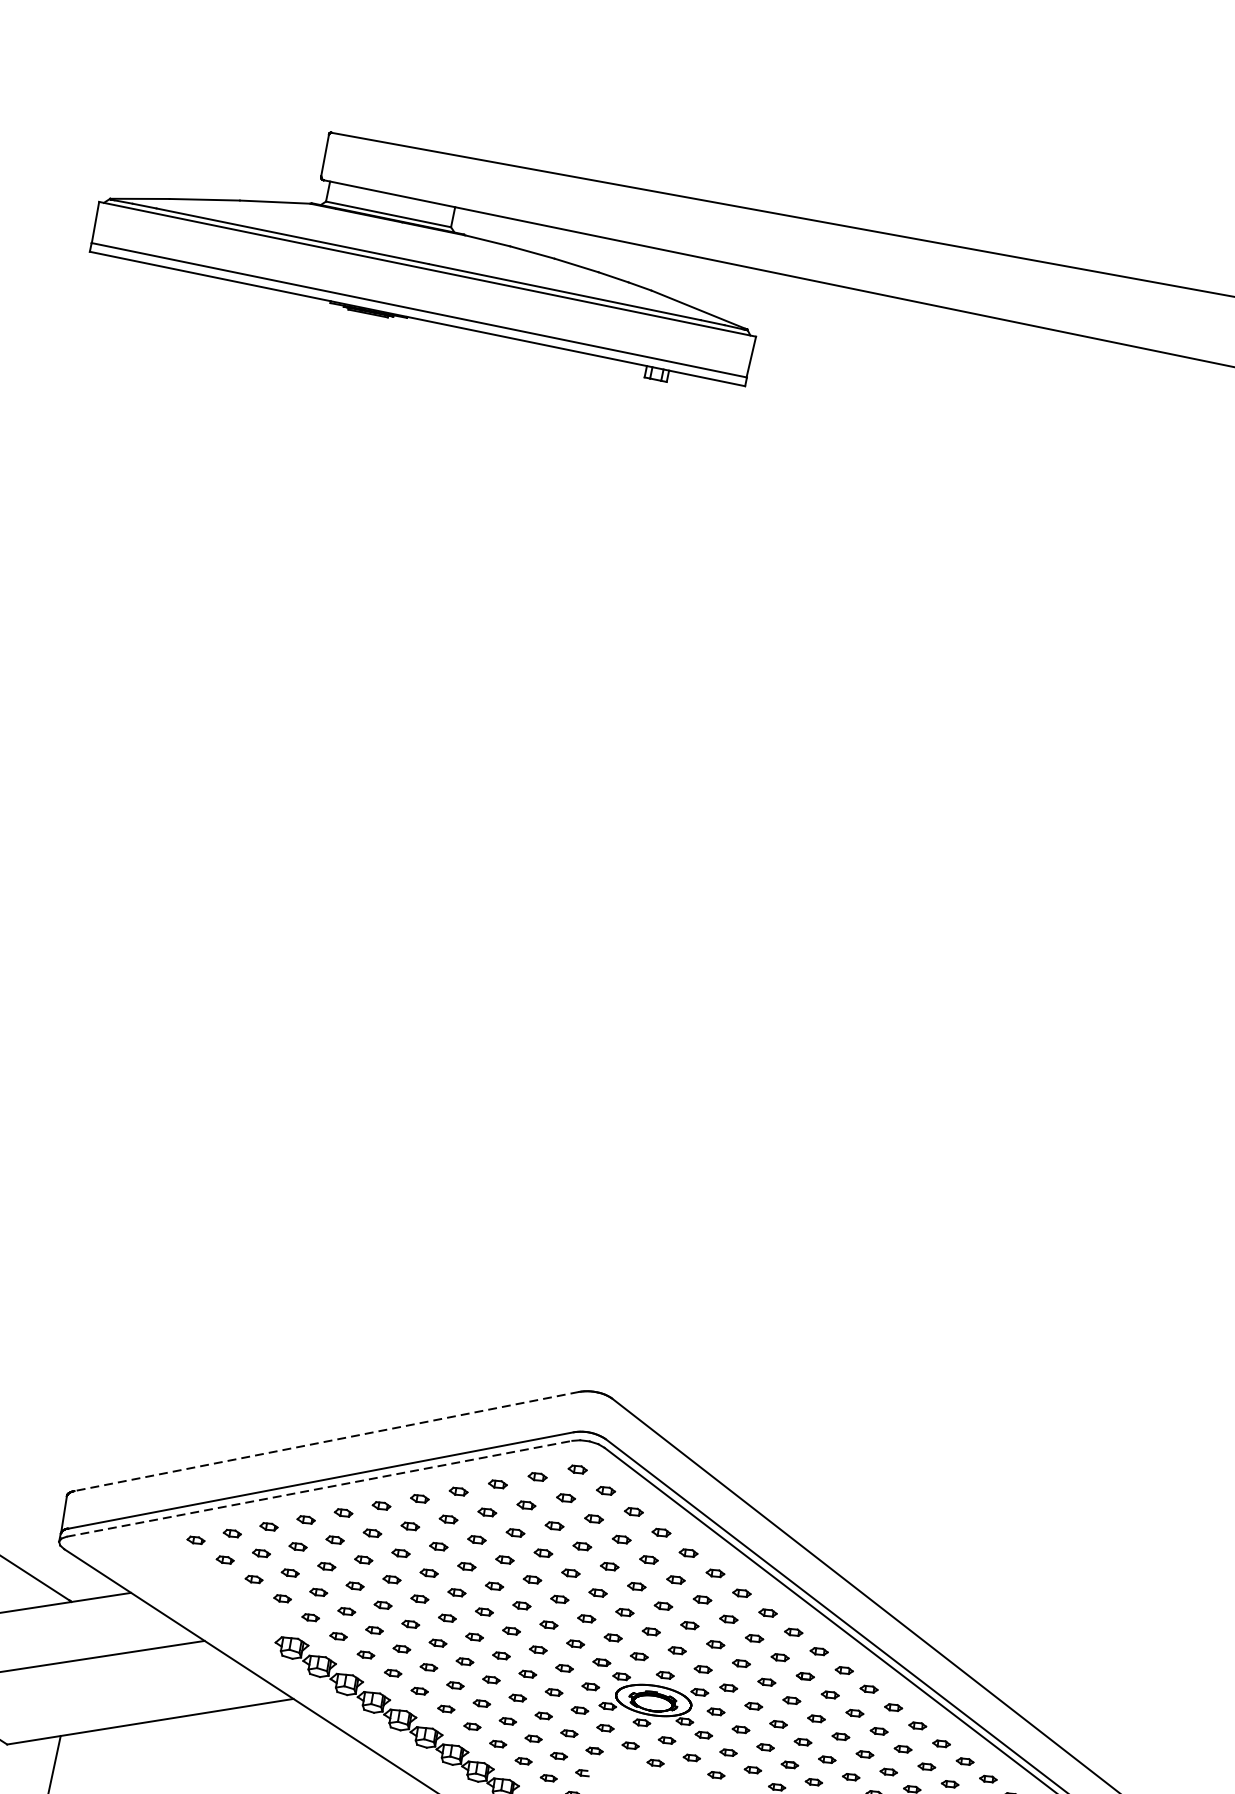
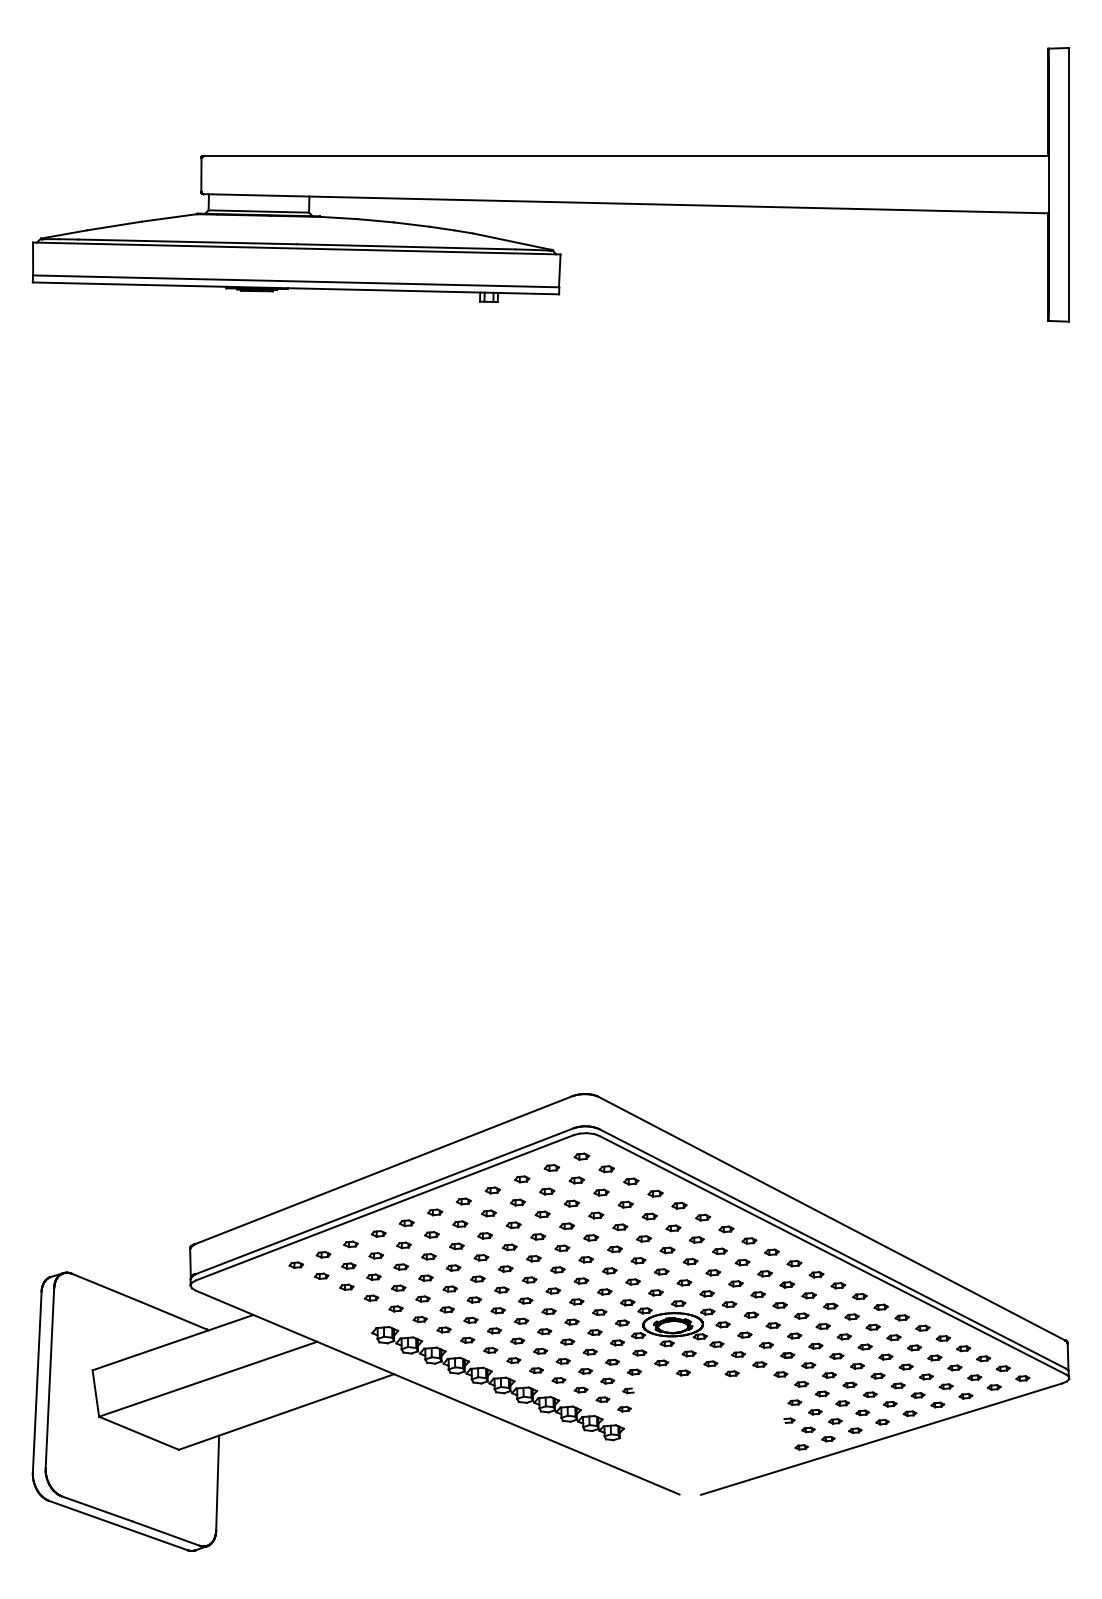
line: (326, 1441) -> (383, 1170), dashed -> solid
line: (320, 1488) -> (385, 1207), dashed -> solid

